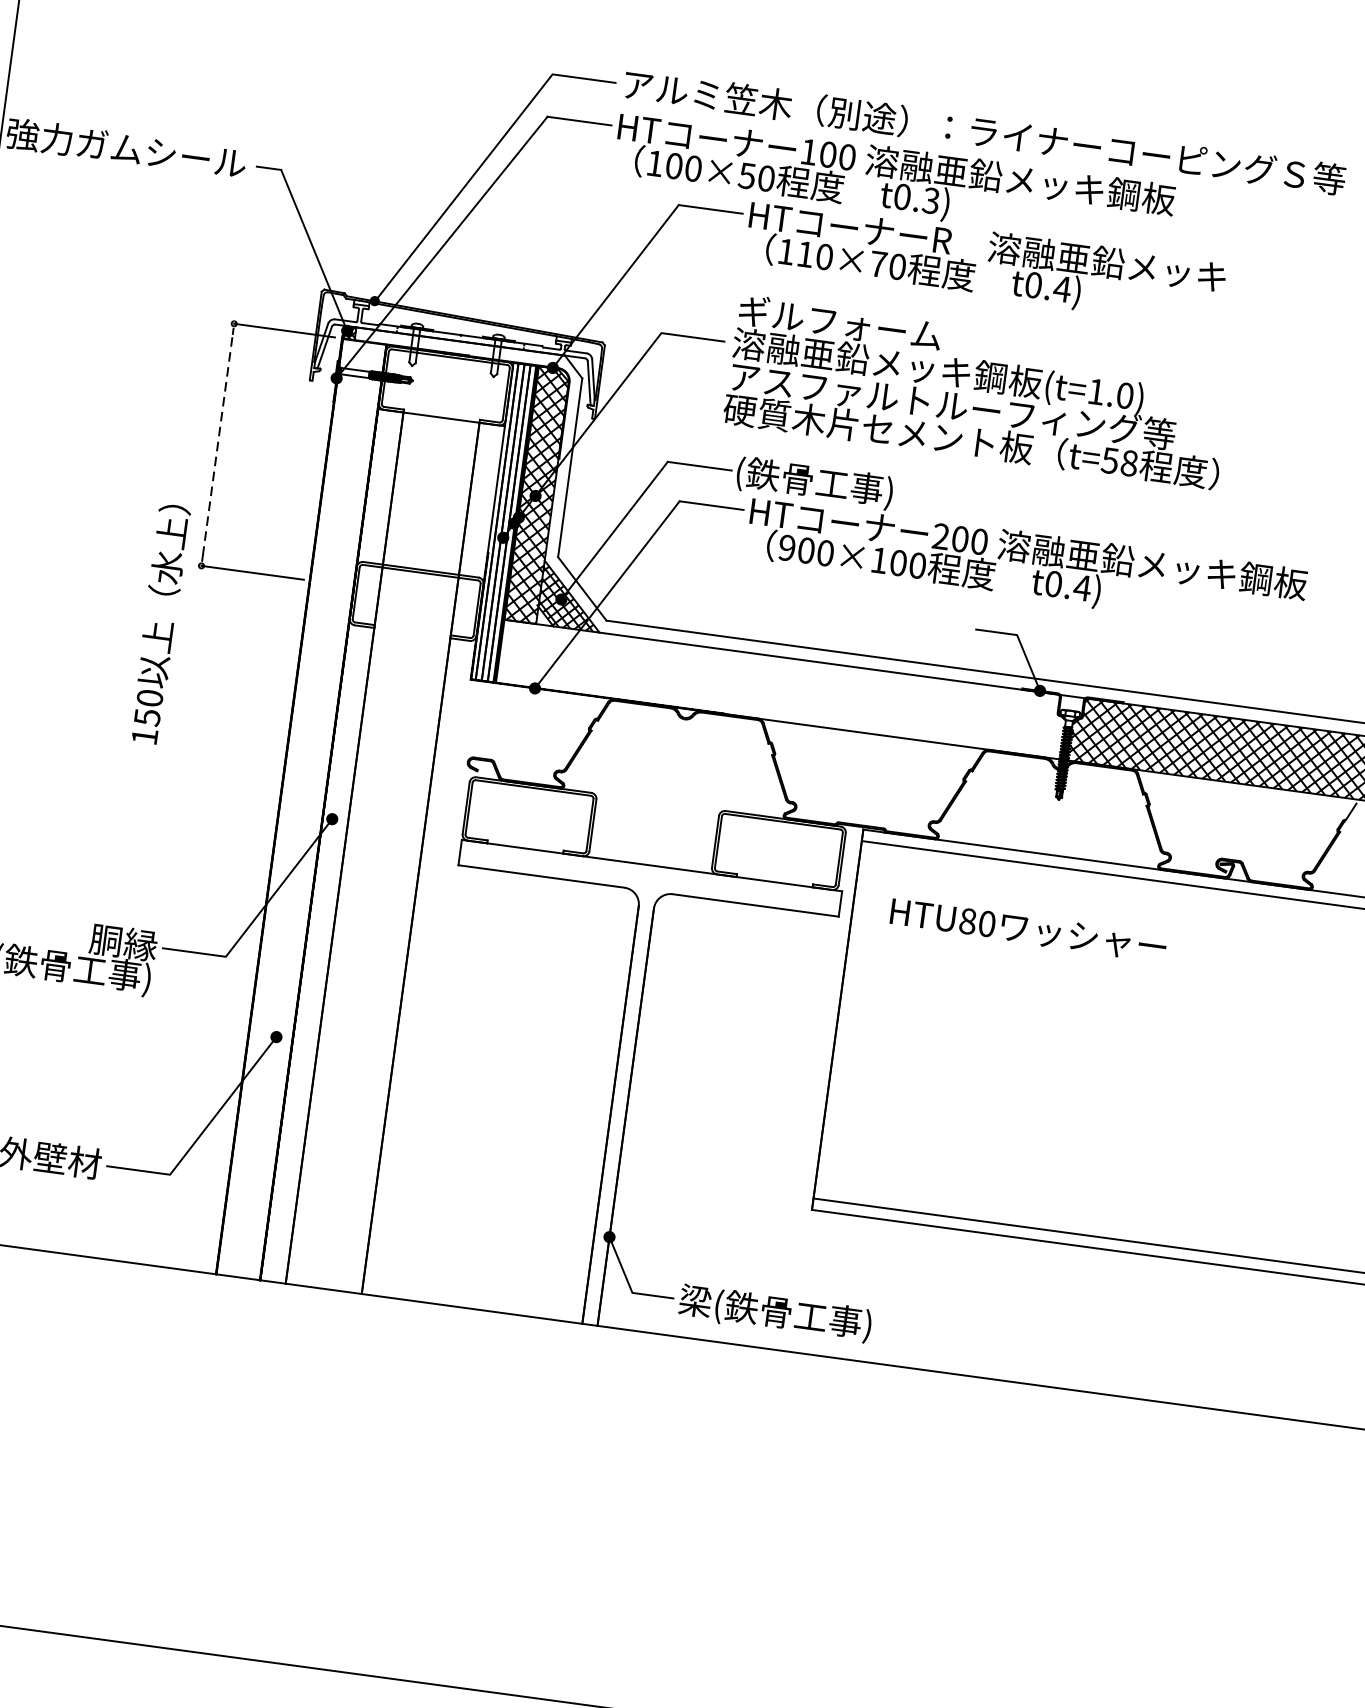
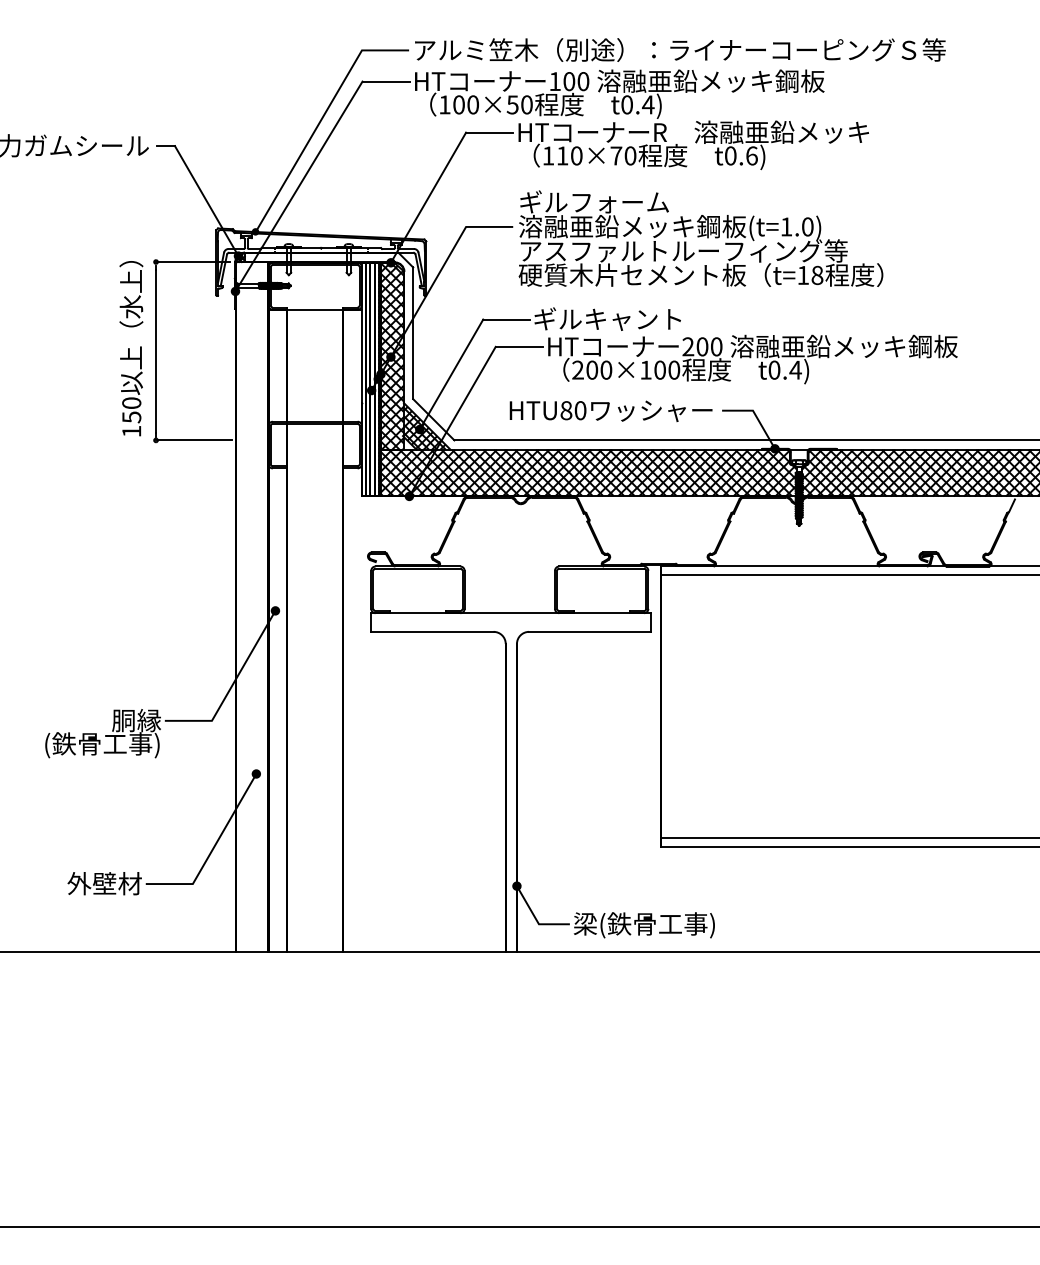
text: (931, 200) -> (648, 104), t0.3) -> t0.4)
text: (1061, 288) -> (751, 155), t0.4) -> t0.6)
line: (218, 445) -> (156, 351), dashed -> solid
text: (1110, 460) -> (803, 275), t=58 -> t=18
text: (836, 485) -> (607, 320), (鉄骨工事) -> ギルキャント
text: (786, 548) -> (577, 370), 900×100 -> 200×100
text: (159, 623) -> (131, 348), moved
hatch: (782, 688) -> (588, 472), added
text: (1027, 929) -> (610, 410), moved

